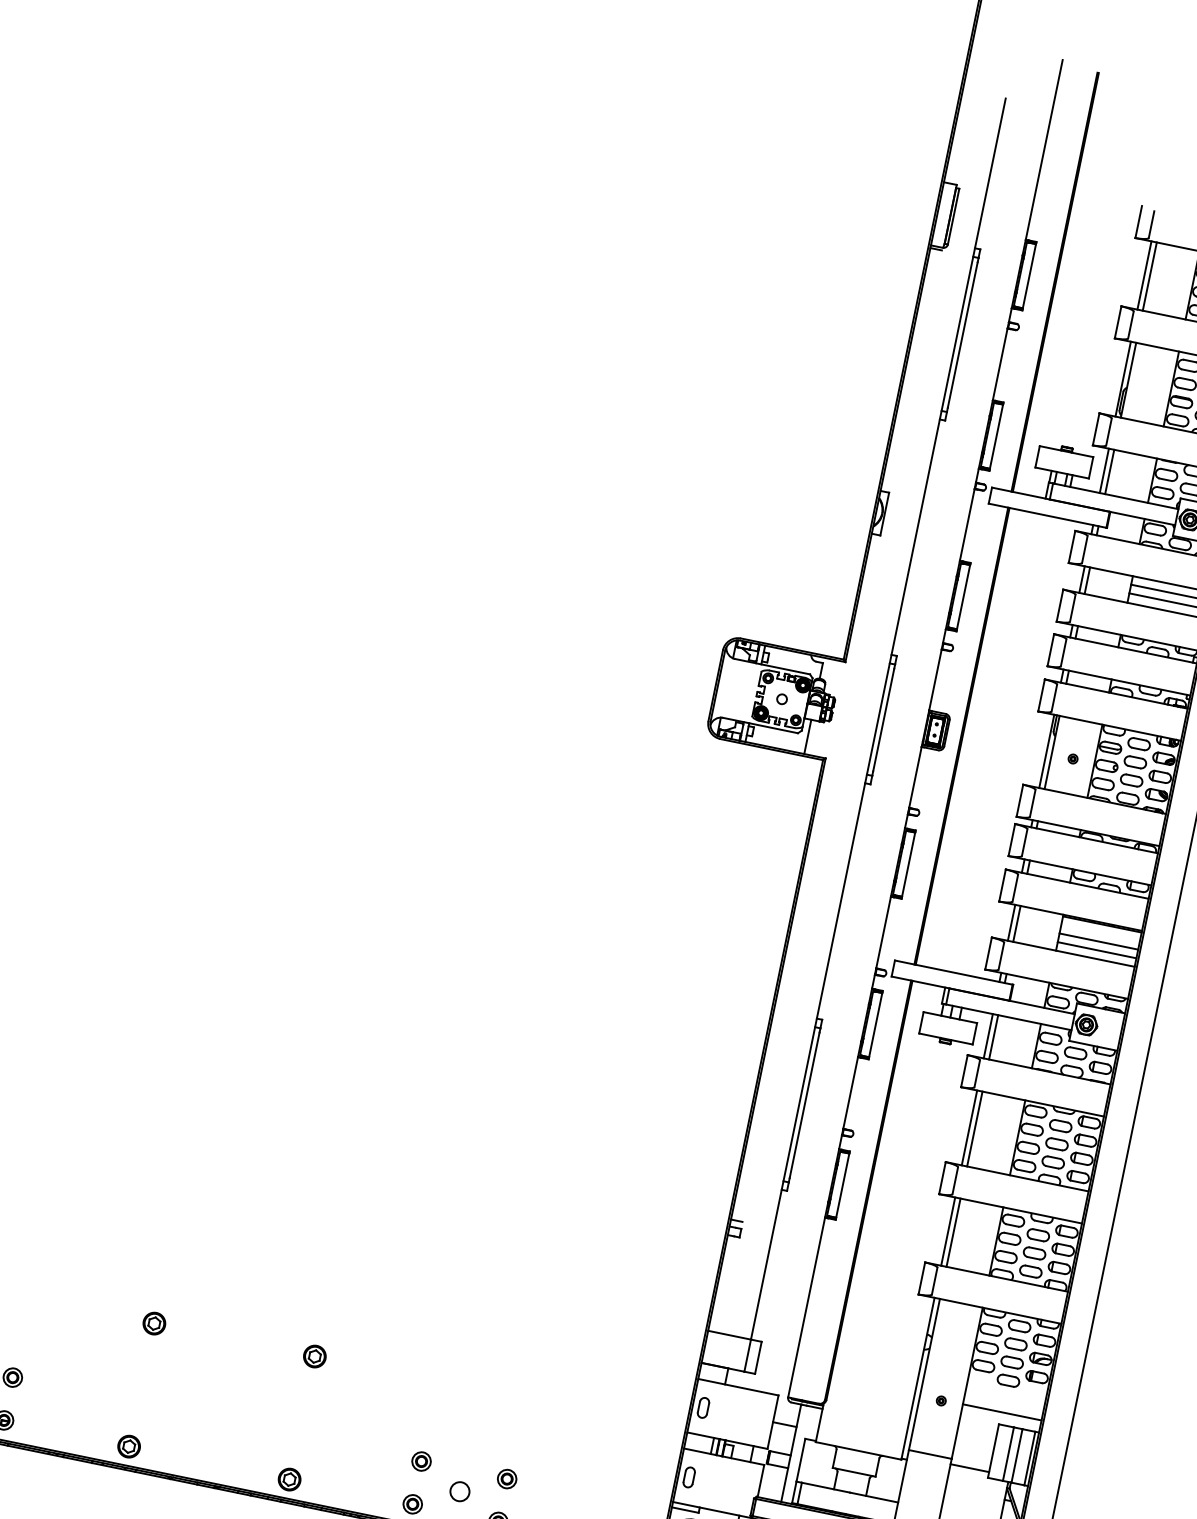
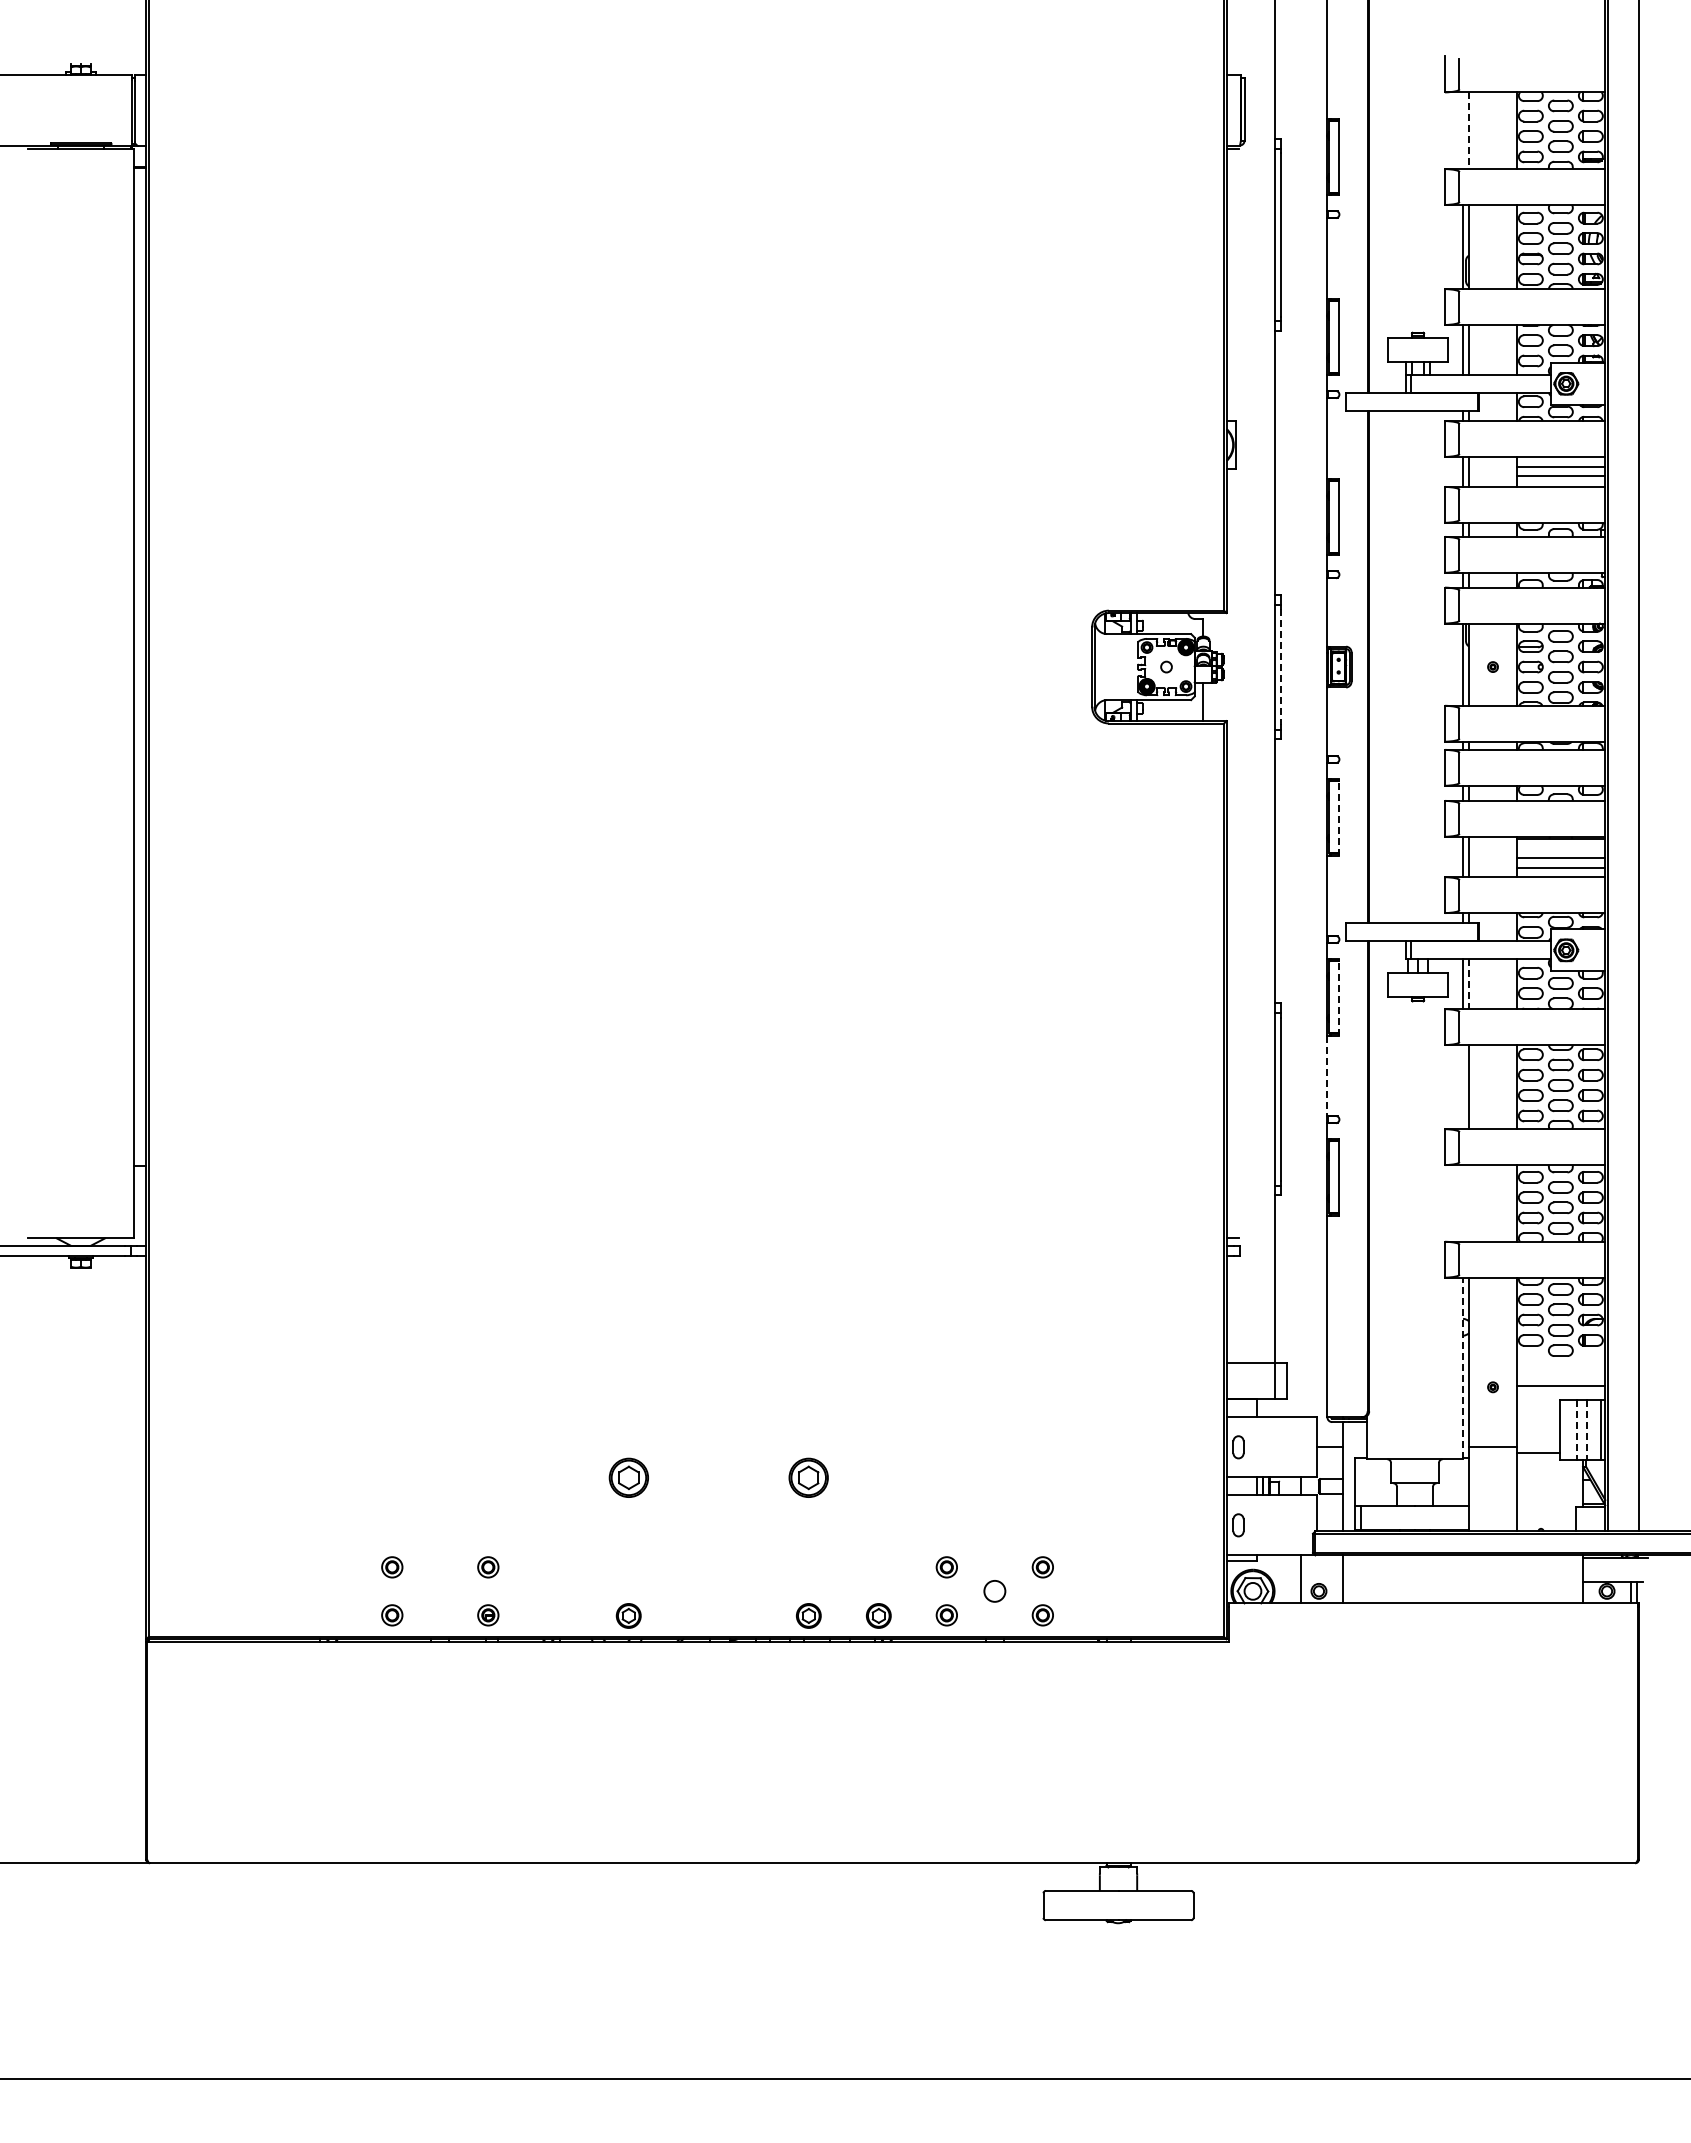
line: (1144, 275) -> (1463, 130), removed
line: (1150, 277) -> (1469, 131), solid -> dashed
line: (883, 720) -> (1280, 667), solid -> dashed
line: (908, 864) -> (1339, 816), solid -> dashed
line: (875, 1024) -> (1339, 996), solid -> dashed
line: (994, 1037) -> (1469, 984), solid -> dashed
line: (850, 1093) -> (1327, 1076), solid -> dashed
line: (969, 1128) -> (1463, 1087), removed
line: (948, 1231) -> (1463, 1203), removed
line: (953, 1232) -> (1469, 1203), removed
part: (154, 1323) -> (628, 1477), size x1.6
part: (314, 1356) -> (808, 1477), size x1.6
line: (918, 1378) -> (1463, 1368), solid -> dashed
line: (1008, 1454) -> (1577, 1430), solid -> dashed
line: (1016, 1456) -> (1586, 1430), solid -> dashed
part: (351, 1491) -> (878, 1615), added

